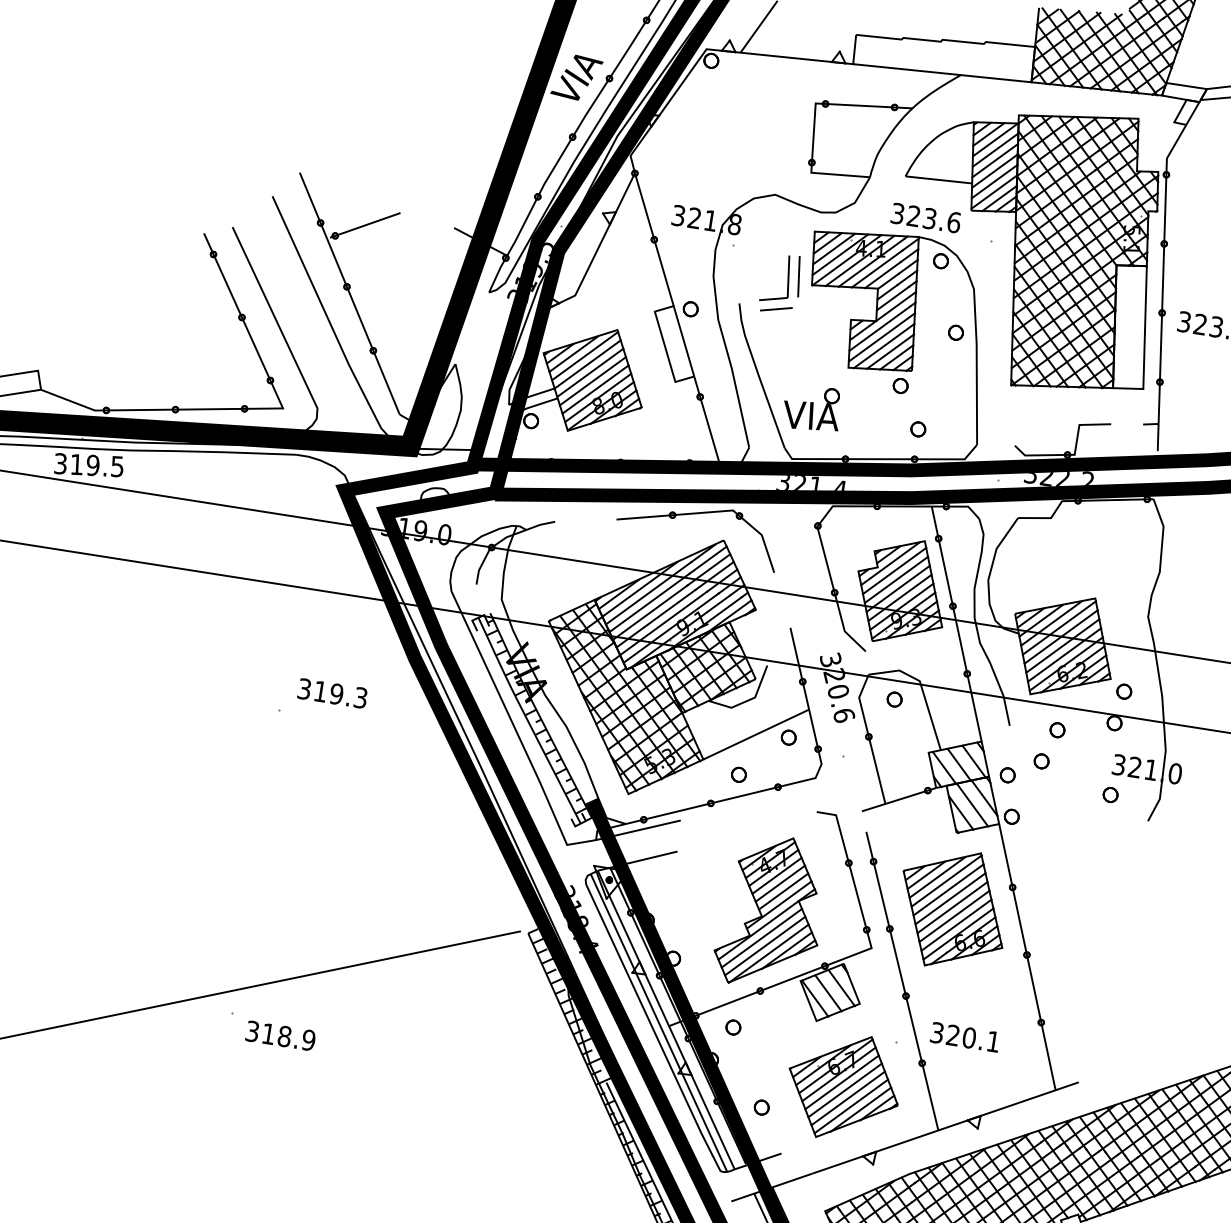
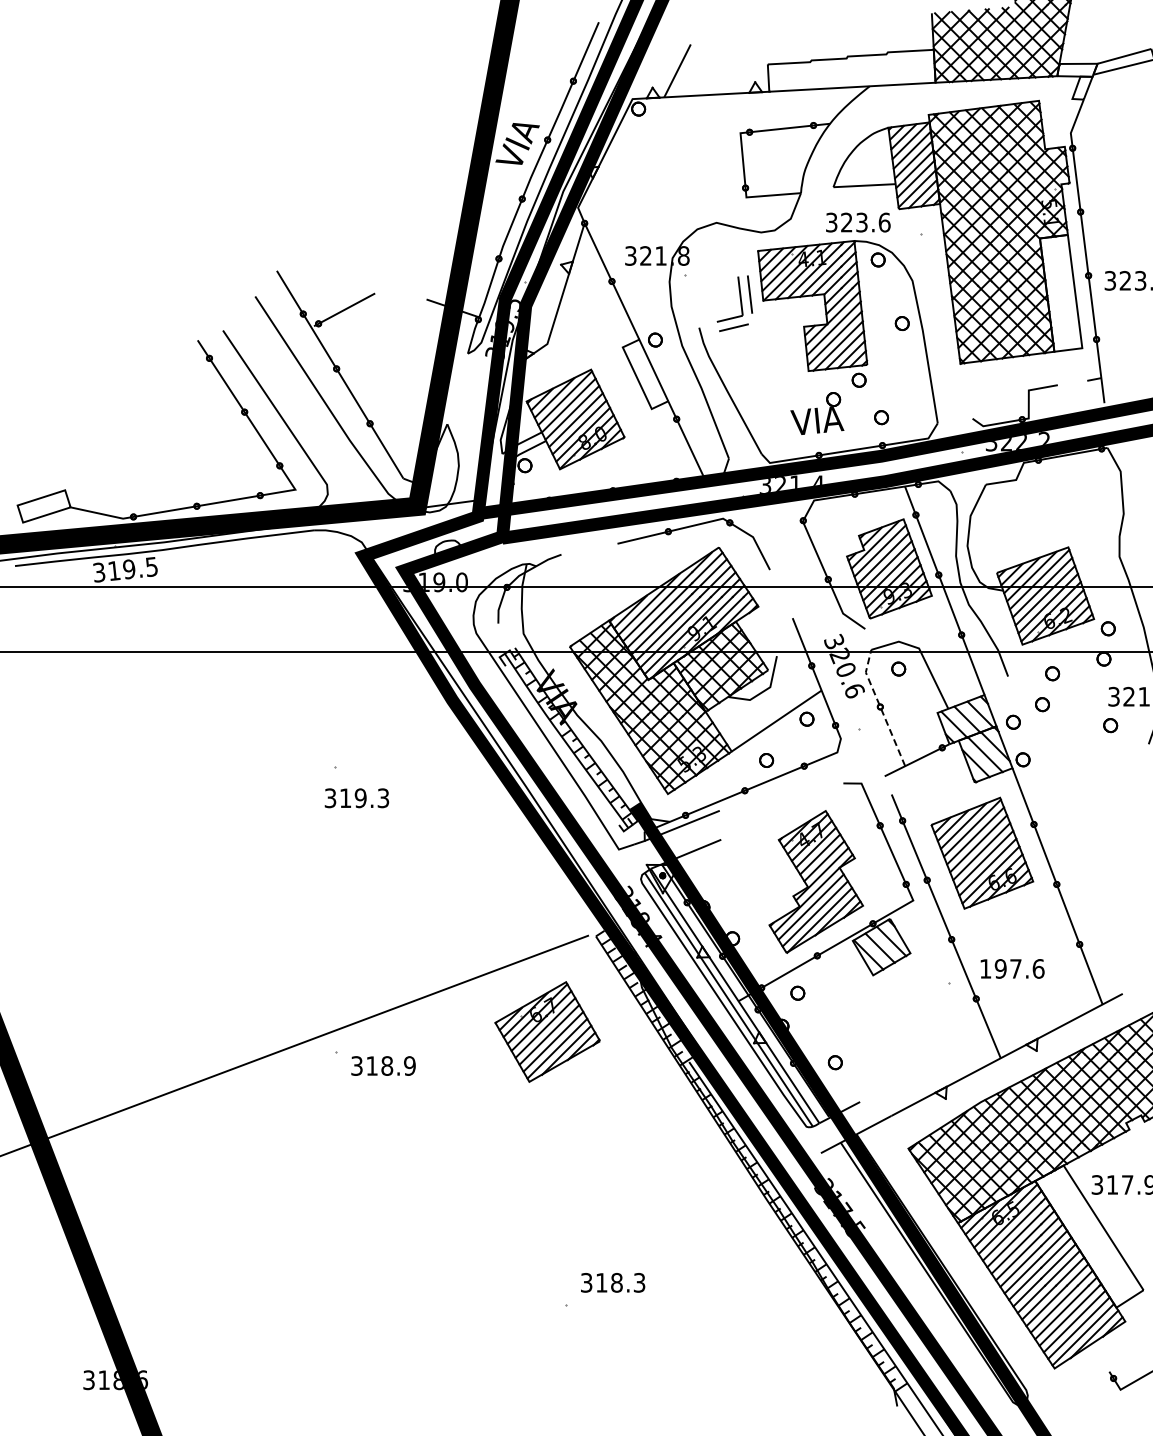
part: (812, 408) -> (817, 413), moved
text: (332, 693) -> (356, 798), moved
line: (868, 737) -> (880, 707), solid -> dashed
text: (965, 1036) -> (1012, 968), 320.1 -> 197.6
part: (843, 1086) -> (547, 1031), moved

